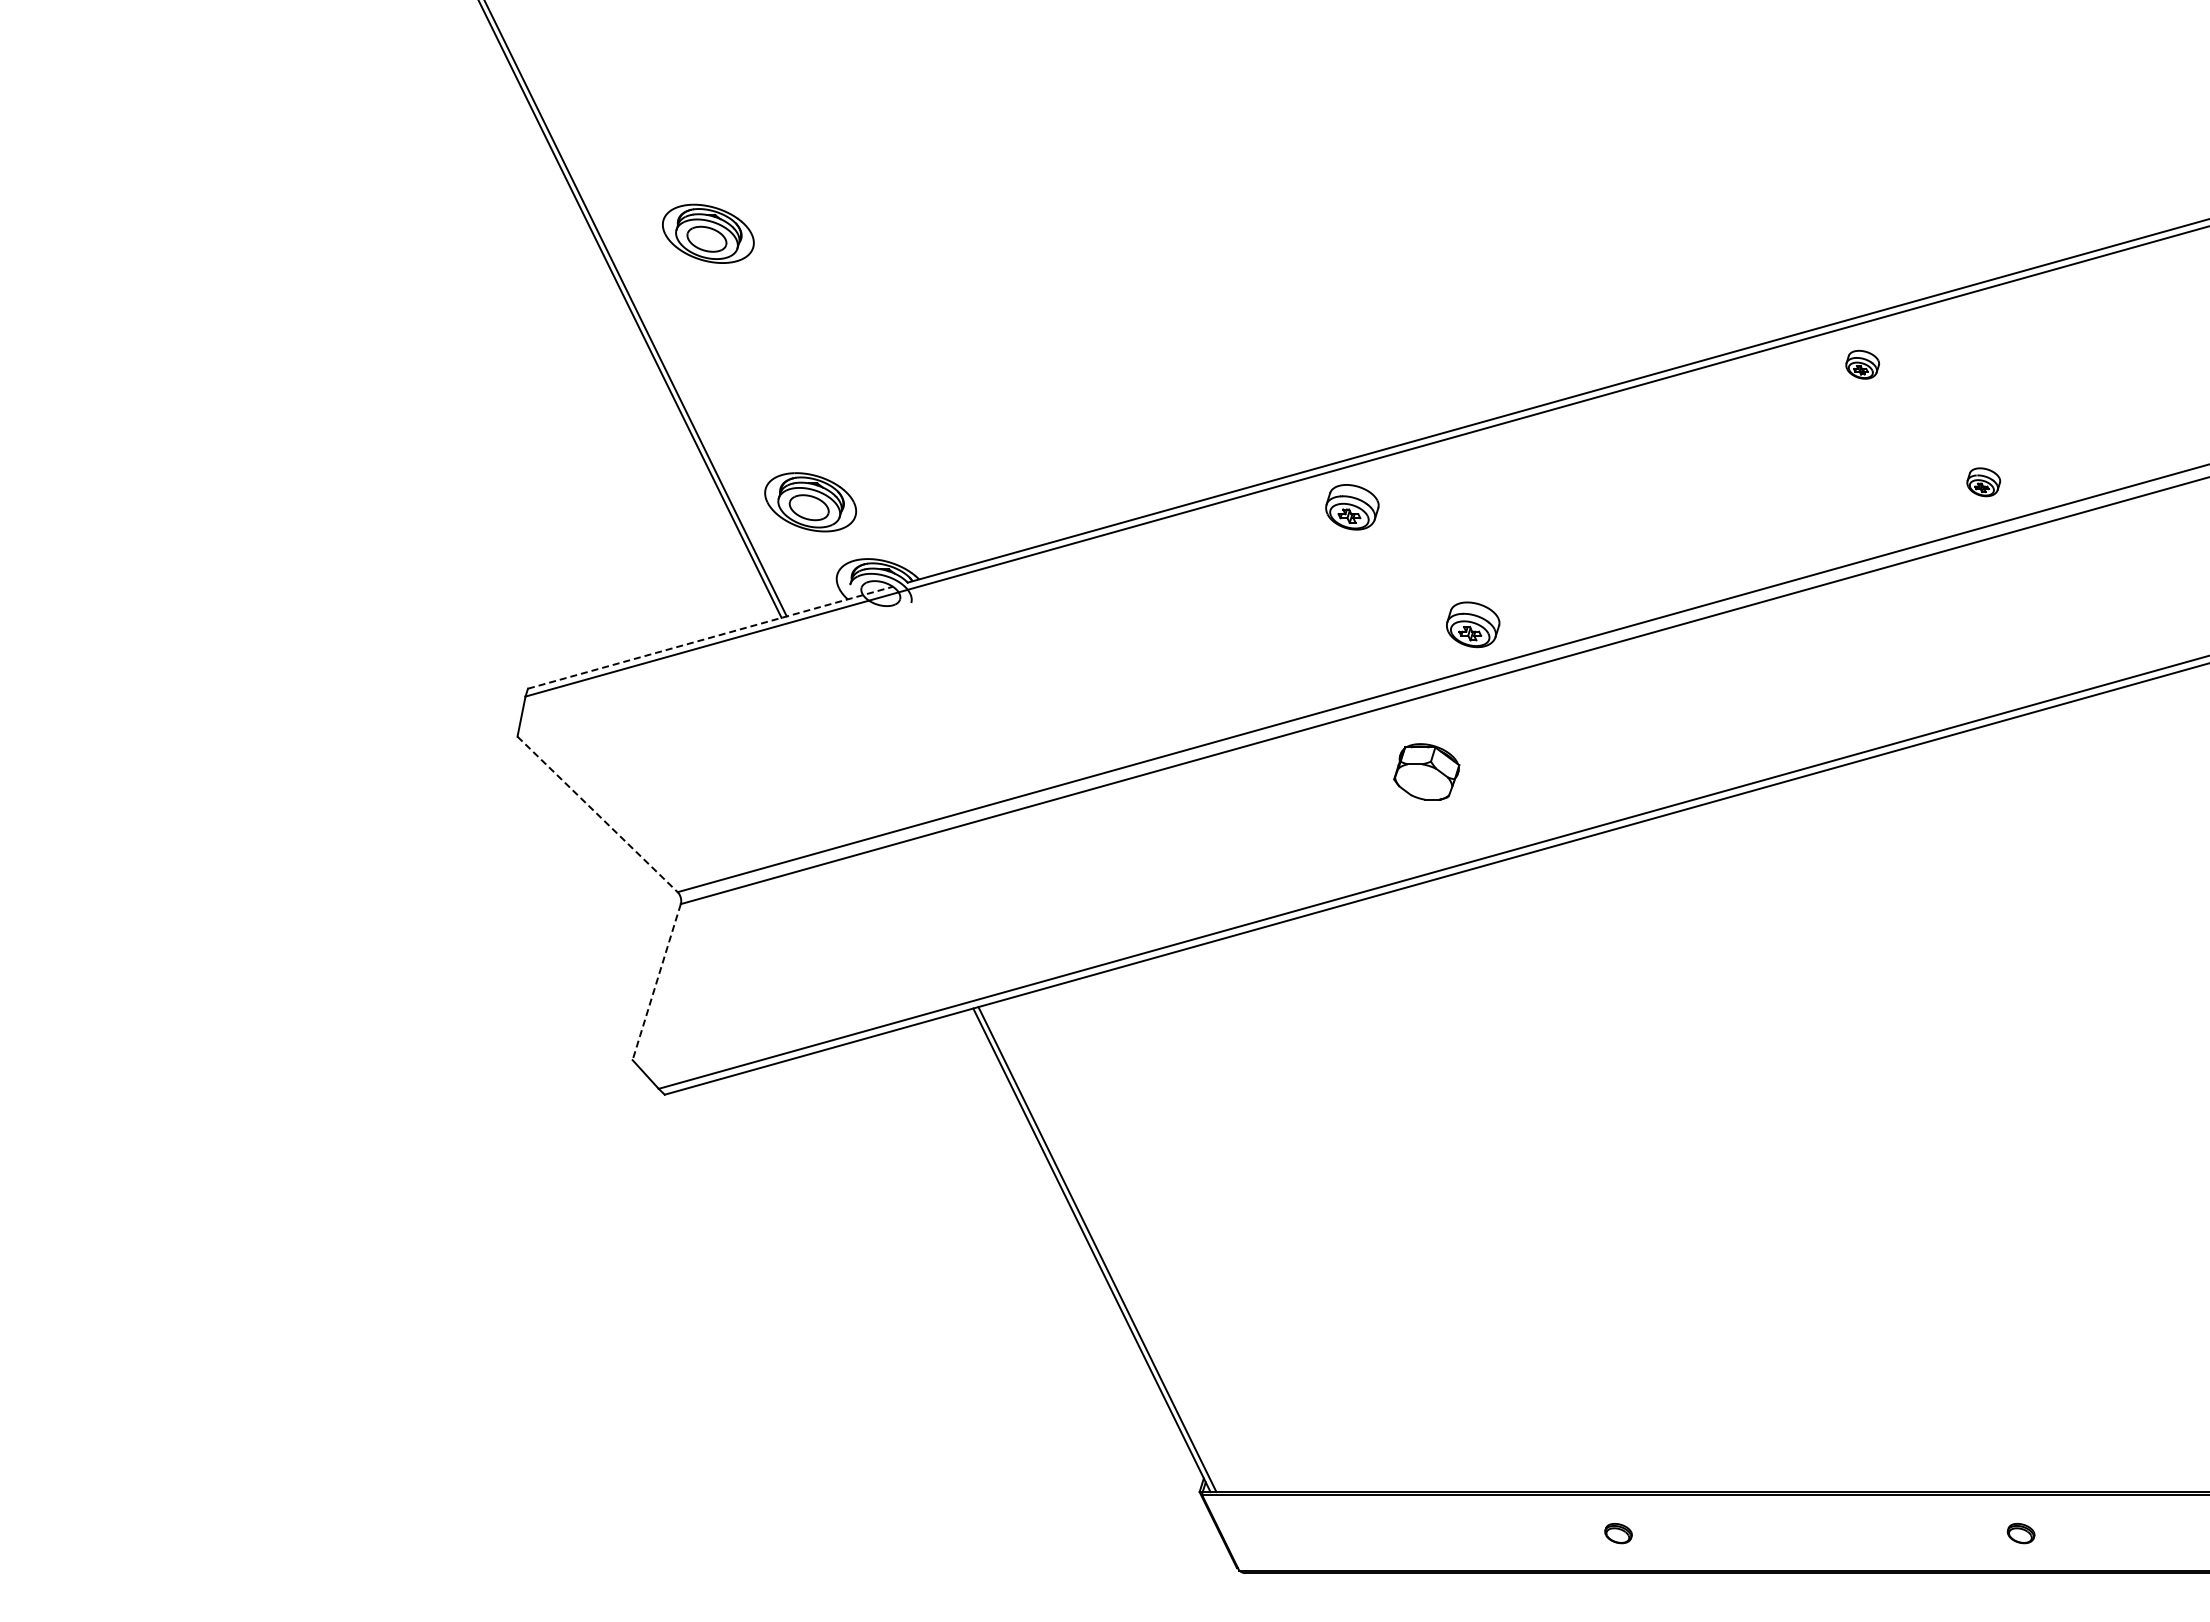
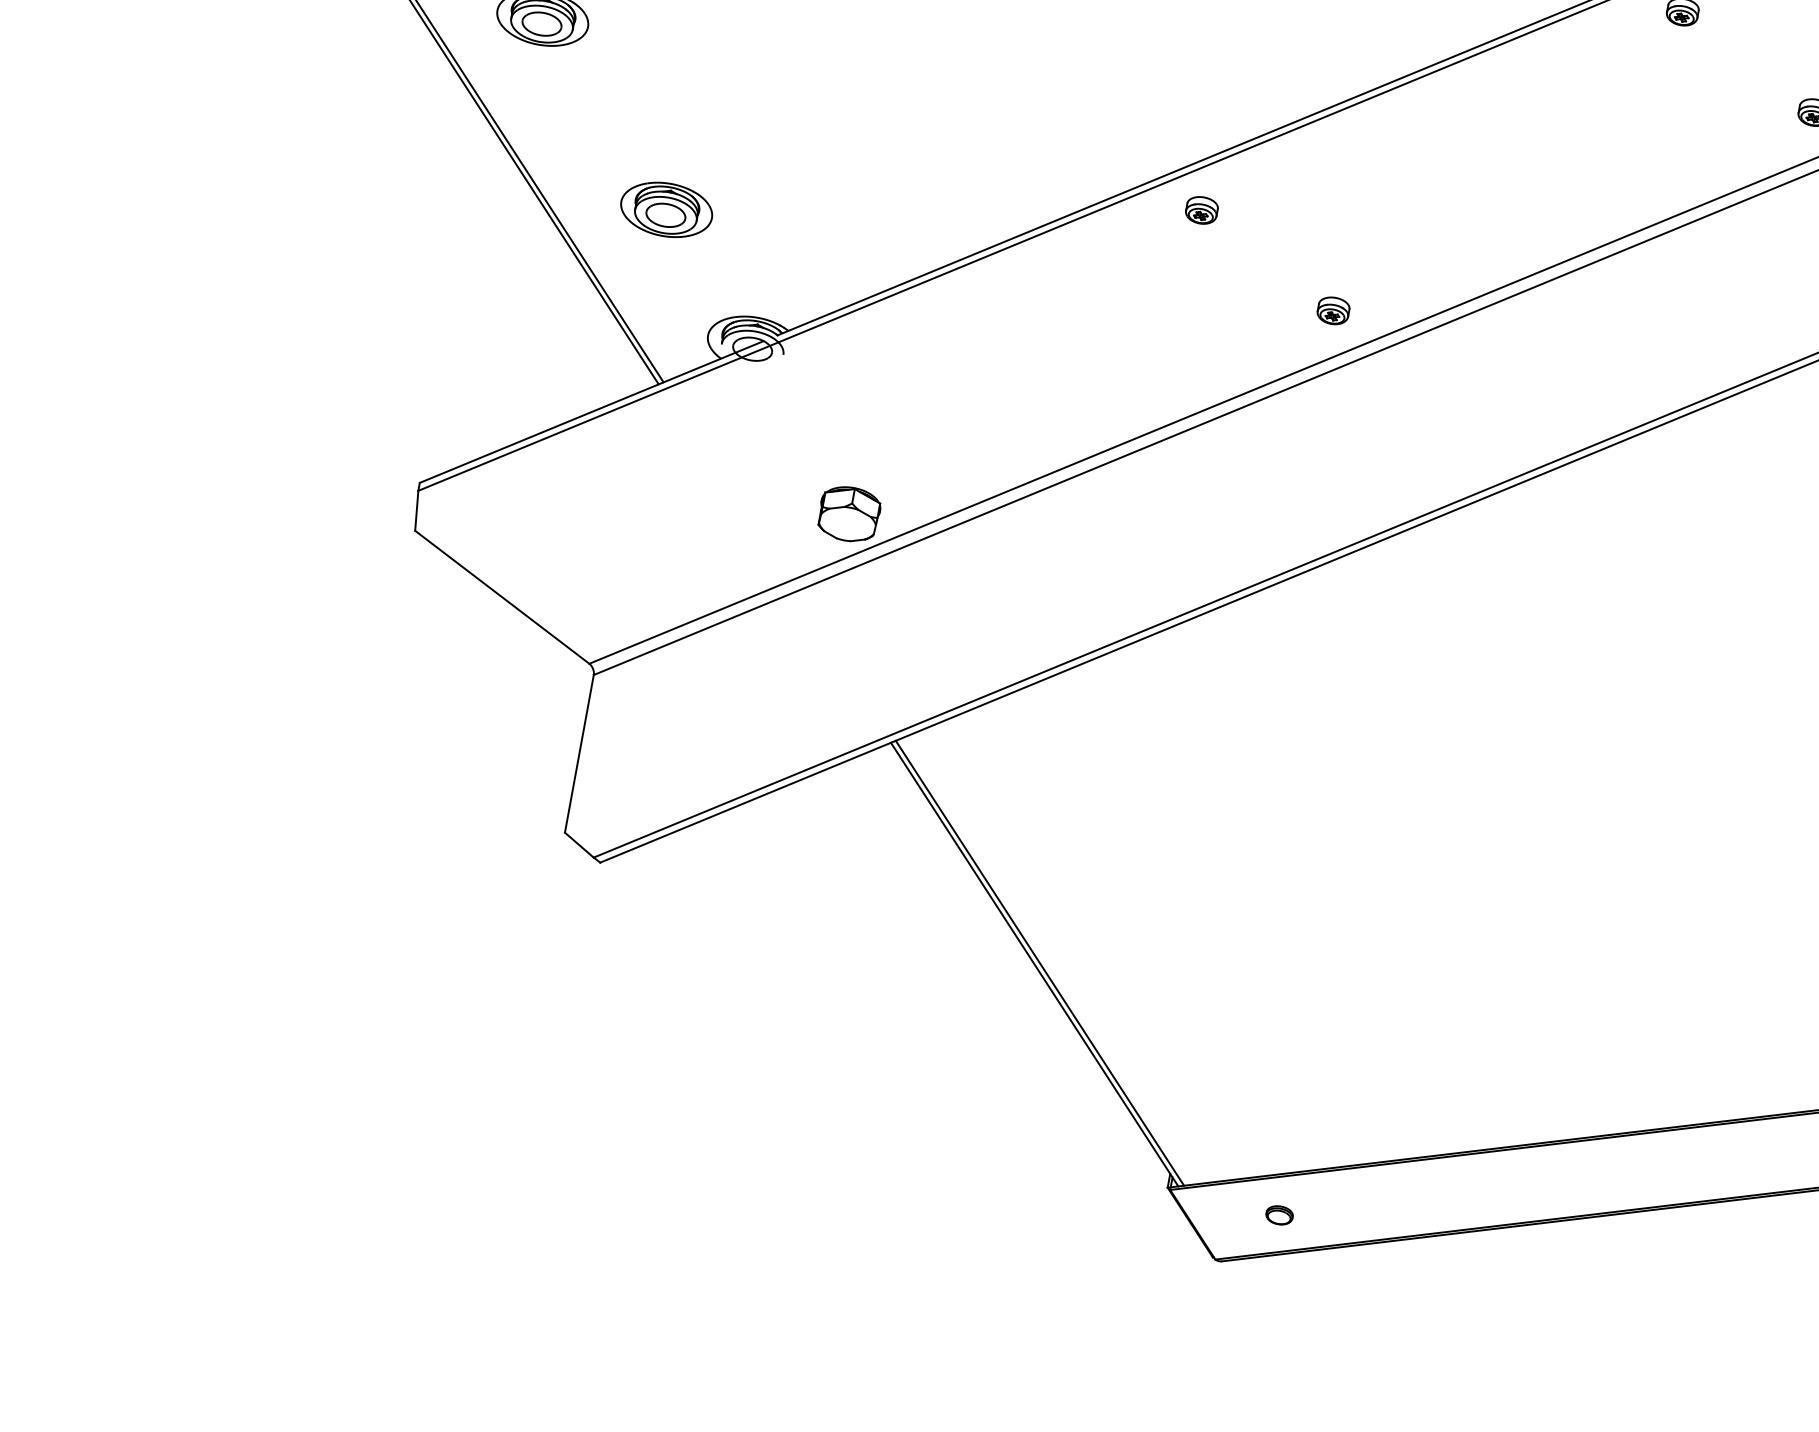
part: (810, 502) -> (666, 210), moved
part: (1351, 507) -> (1201, 210), size x0.62
part: (1473, 624) -> (1333, 310), size x0.62
line: (710, 637) -> (591, 411), dashed -> solid
part: (1426, 771) -> (848, 513), moved
line: (597, 814) -> (502, 597), dashed -> solid
line: (656, 982) -> (579, 754), dashed -> solid
part: (1618, 1533) -> (1279, 1215), moved

